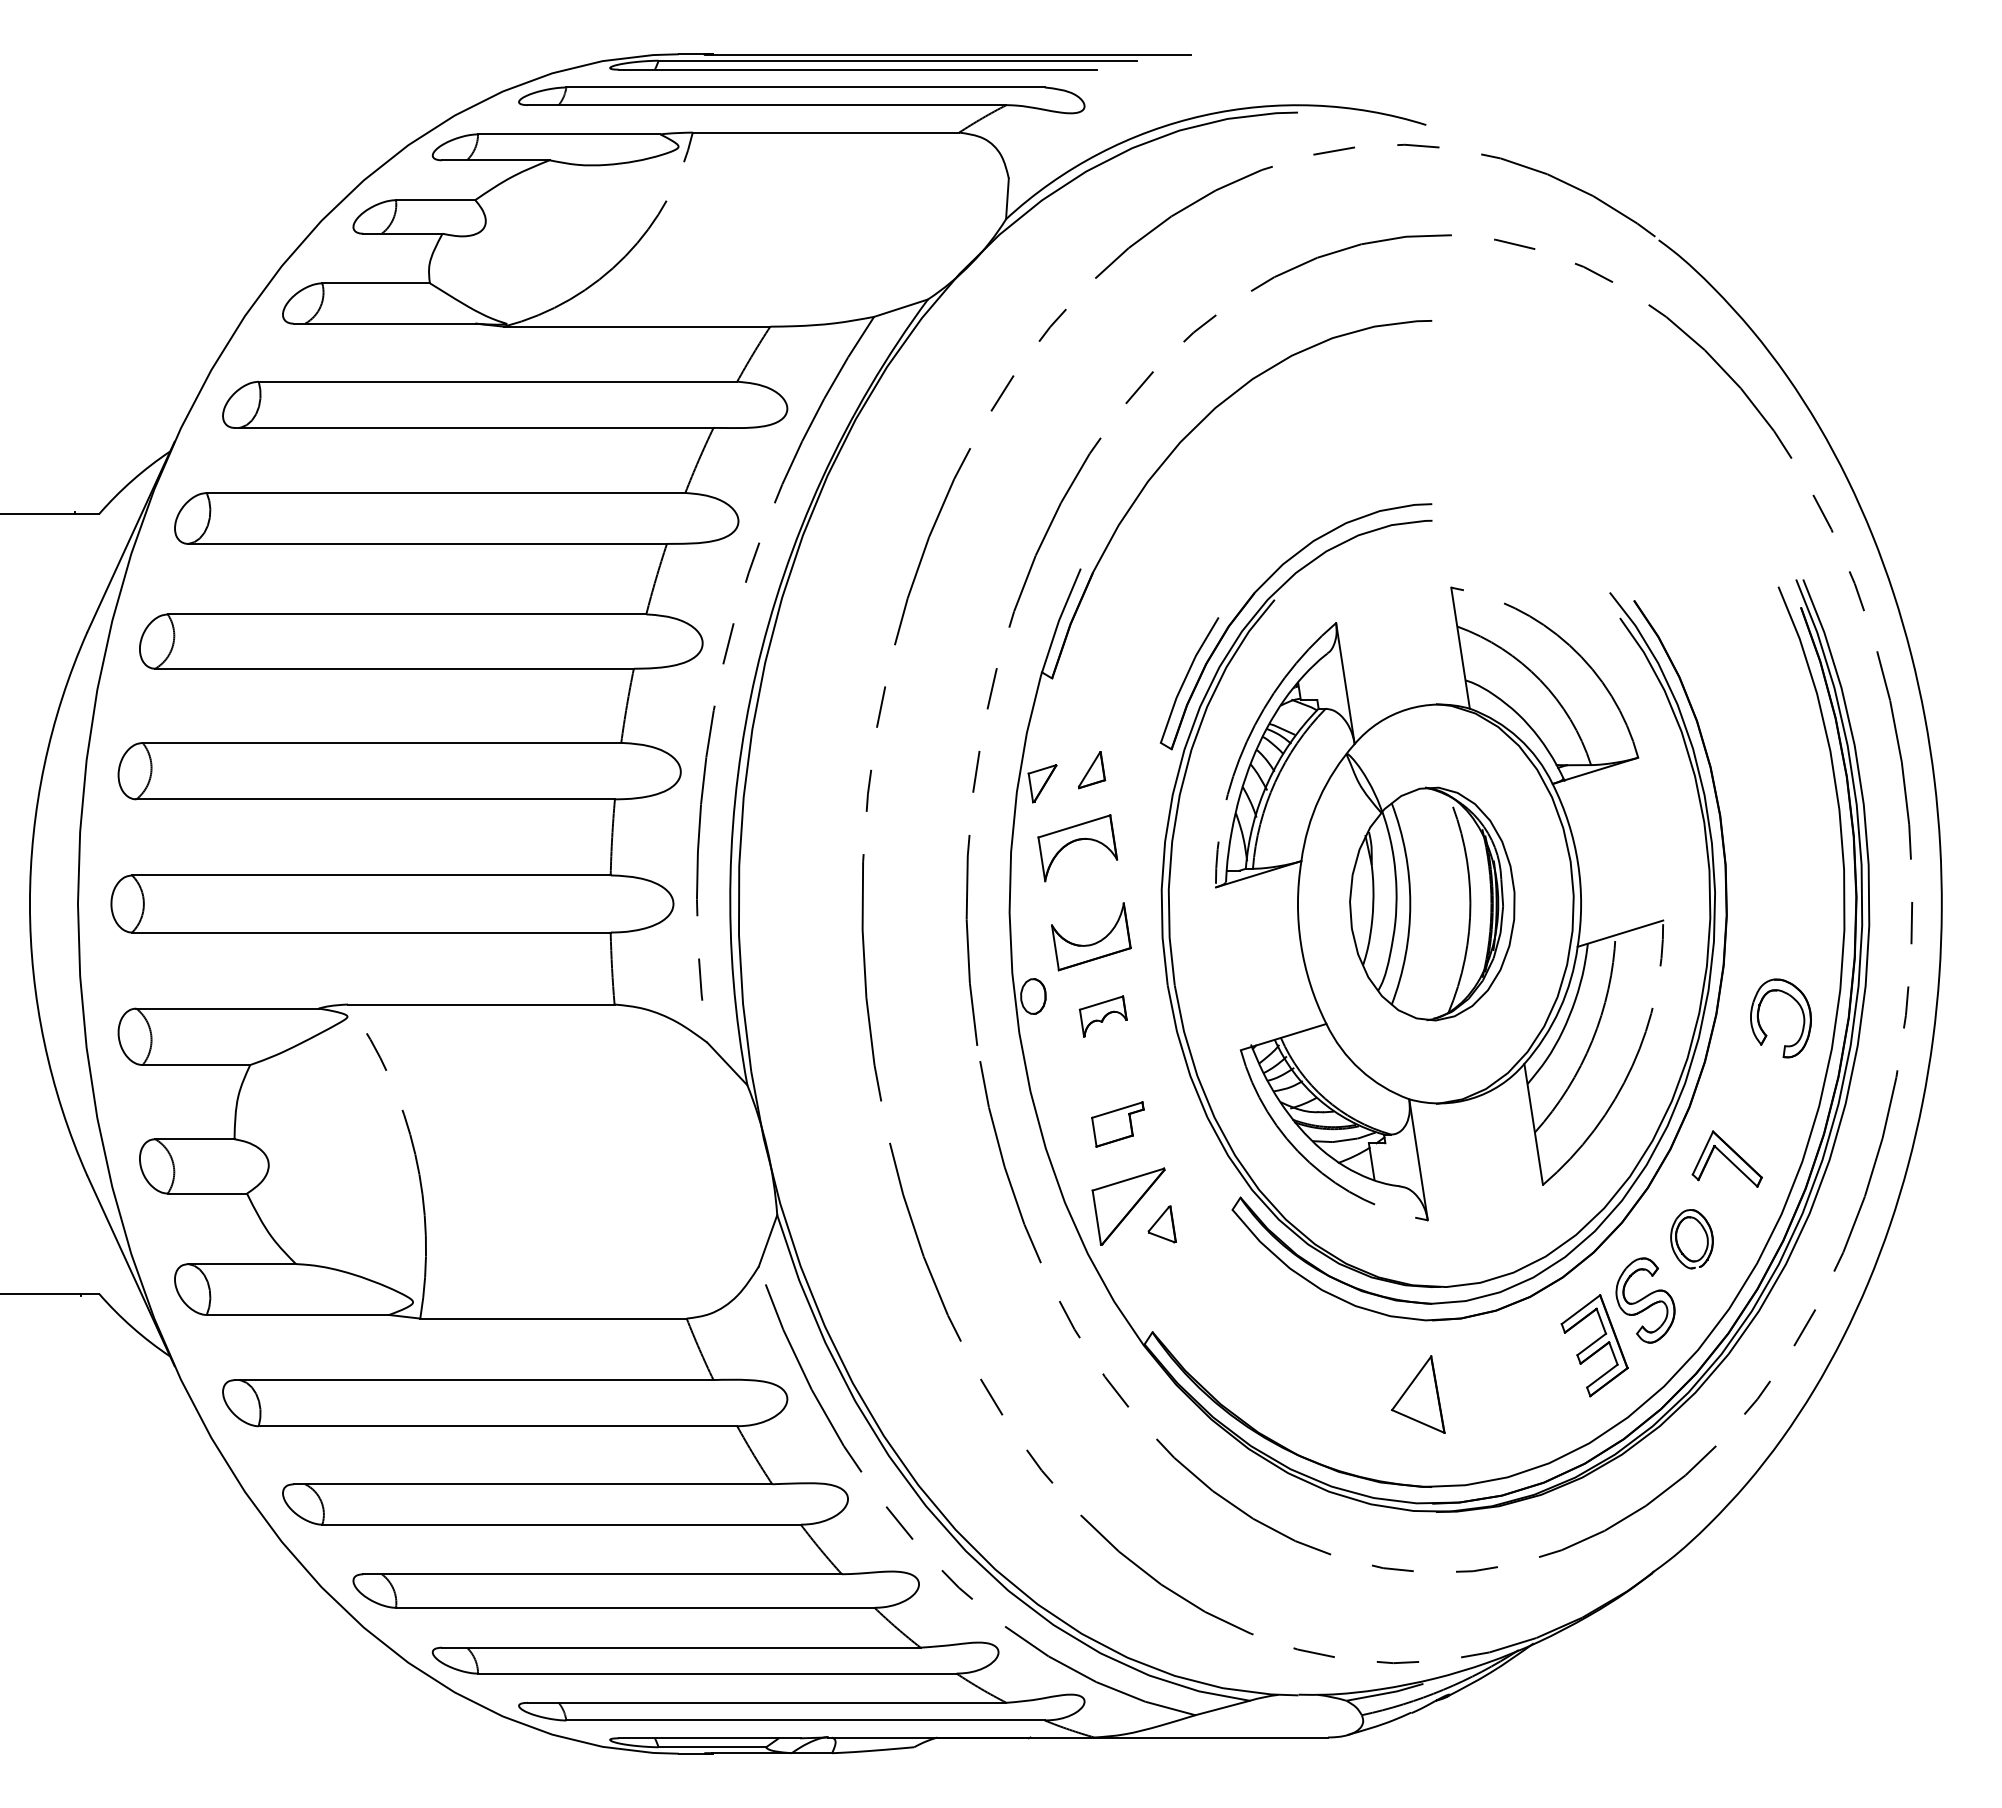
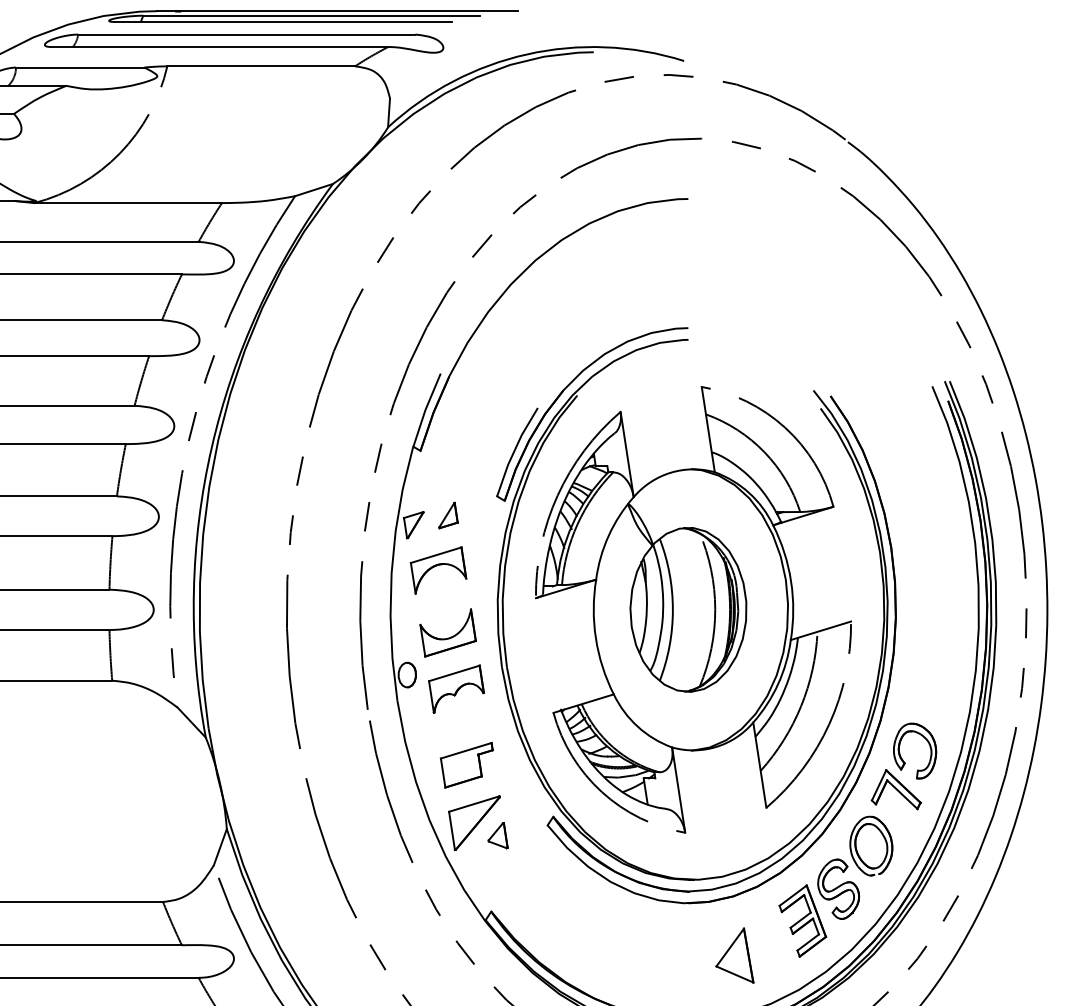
part: (1103, 1016) -> (456, 689), size x1.67
part: (1762, 1028) -> (902, 758), moved
part: (1117, 1124) -> (466, 765), size x1.43
part: (1691, 1238) -> (871, 845), size x1.43
part: (1418, 1394) -> (735, 955), moved

